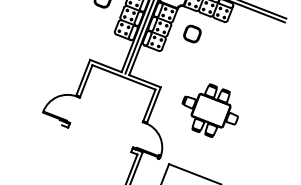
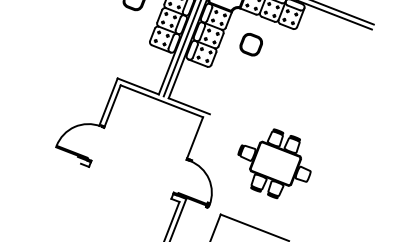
line: (153, 105) -> (200, 137), removed
part: (210, 110) -> (274, 163), moved

